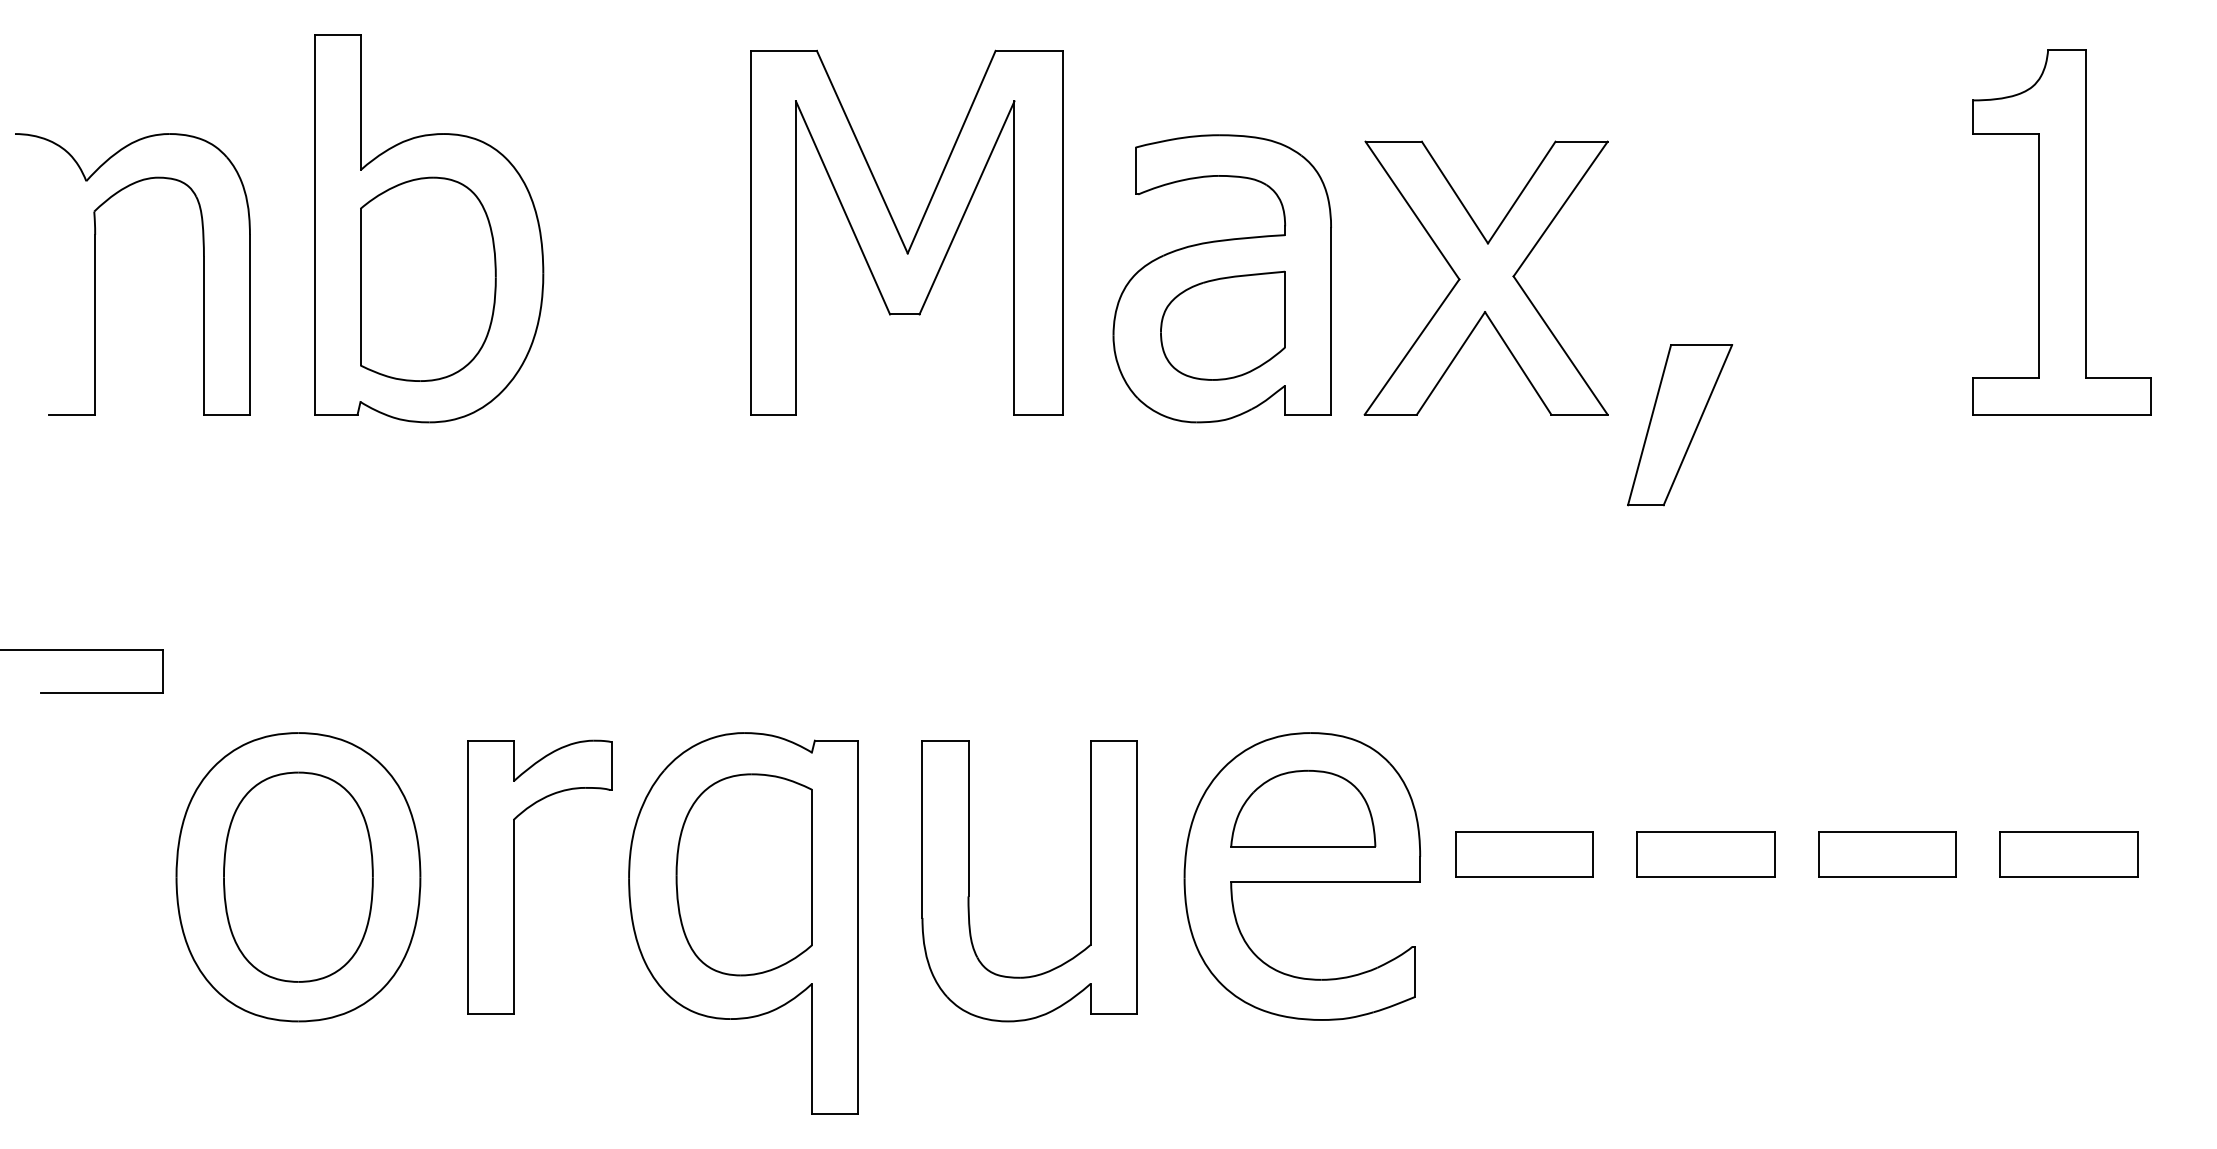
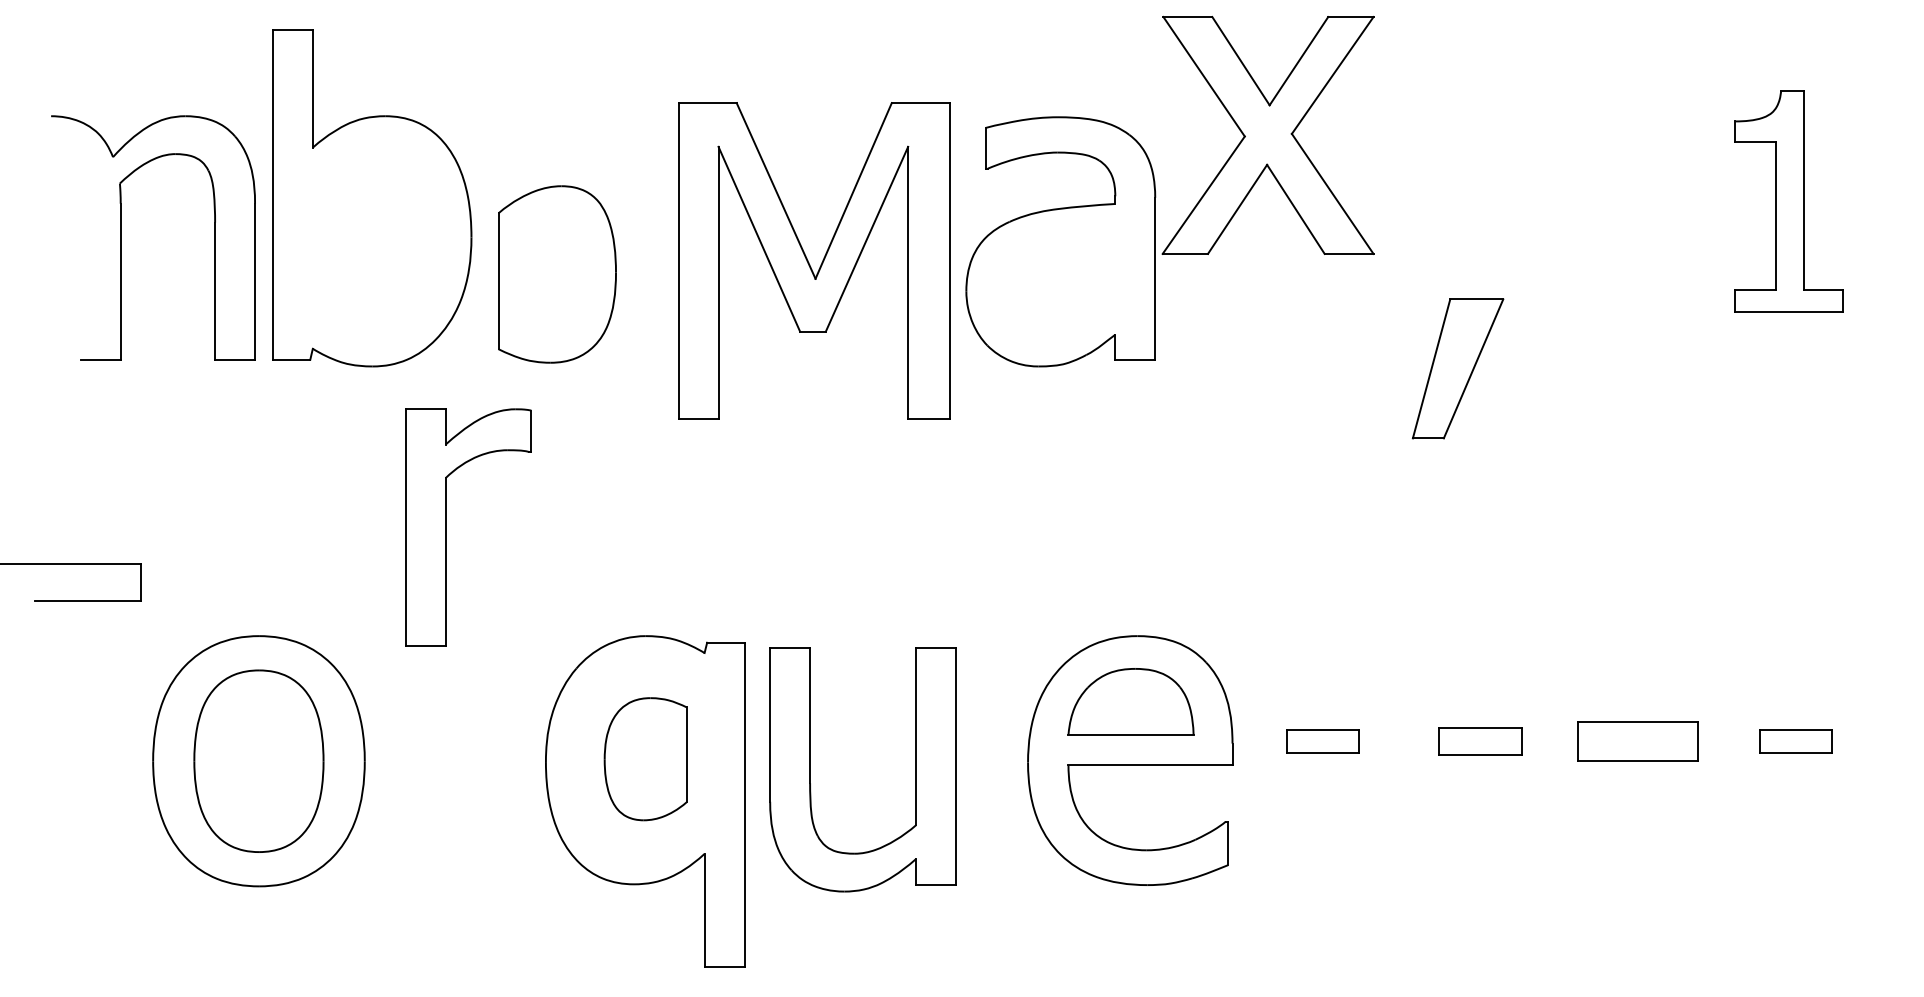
part: (2061, 232) -> (1789, 201), size x0.7
part: (900, 234) -> (809, 262), moved
part: (95, 274) -> (121, 238), moved
part: (1485, 277) -> (1267, 134), moved
part: (428, 278) -> (557, 273), moved
part: (1222, 325) -> (1060, 282), removed
part: (1524, 854) -> (1323, 741), size x0.6
part: (1705, 854) -> (1480, 741), size x0.7
part: (2068, 854) -> (1795, 741), size x0.6
part: (743, 874) -> (645, 758), size x0.7
part: (514, 876) -> (446, 527), moved
part: (969, 881) -> (810, 770), moved

